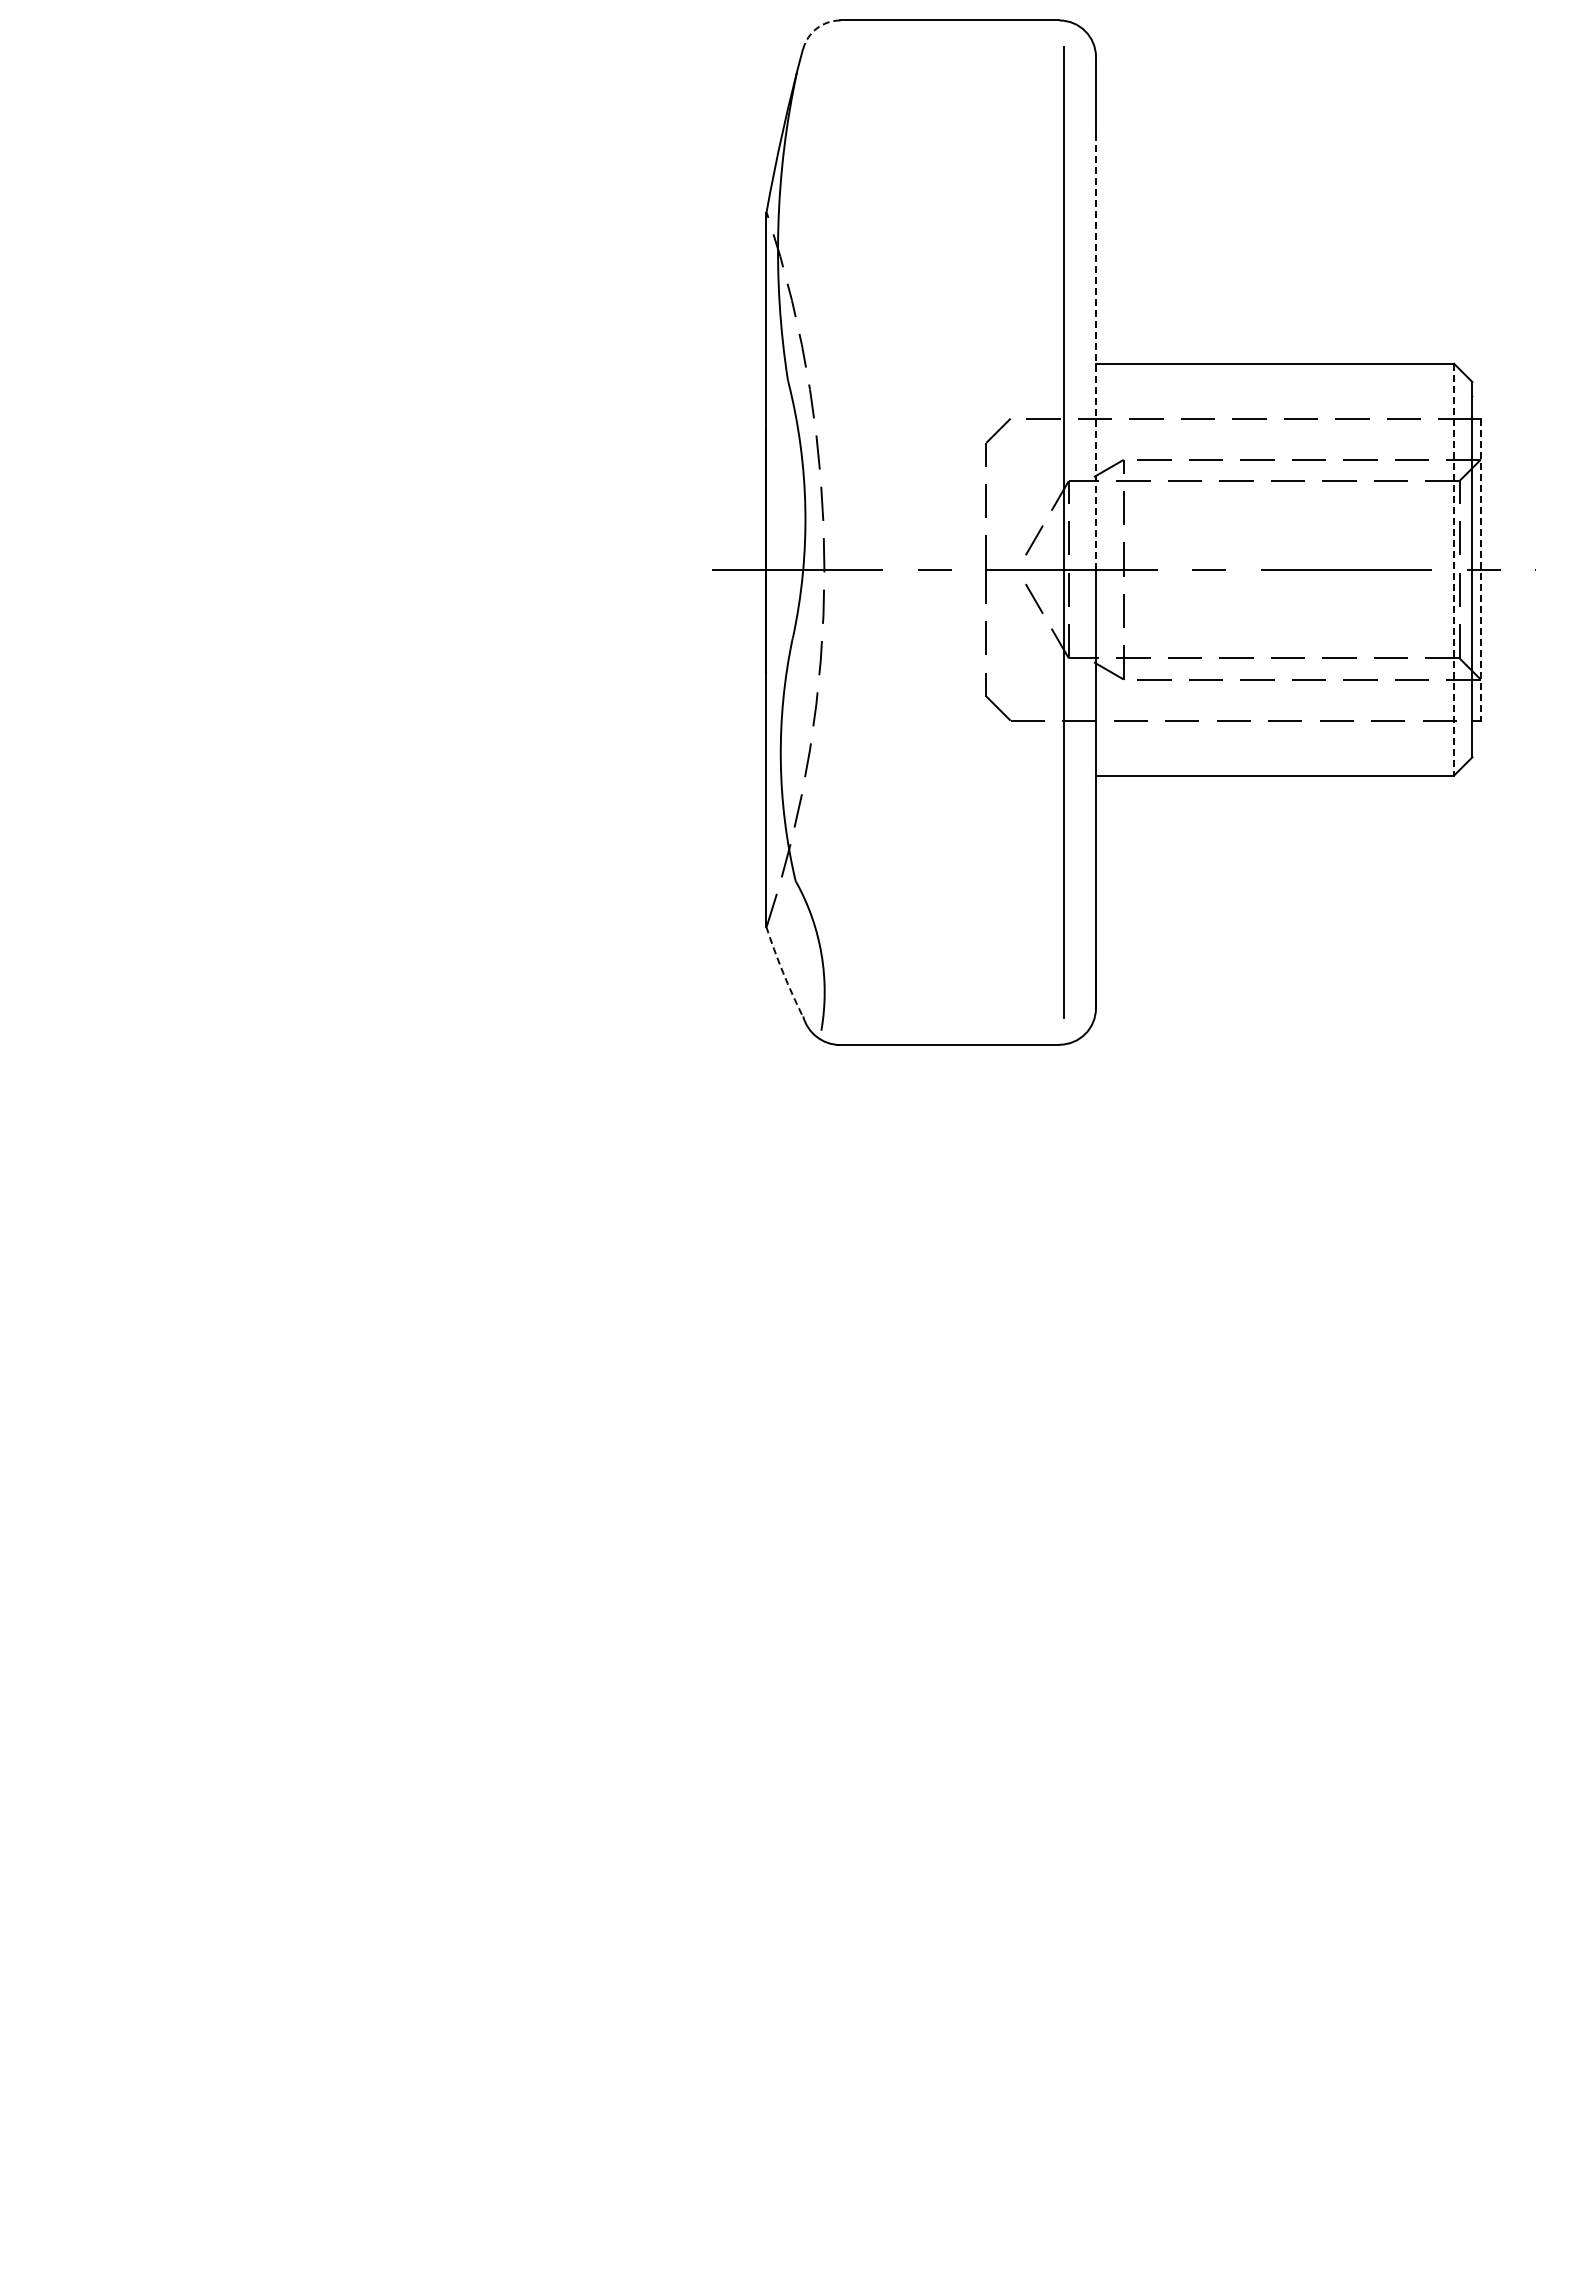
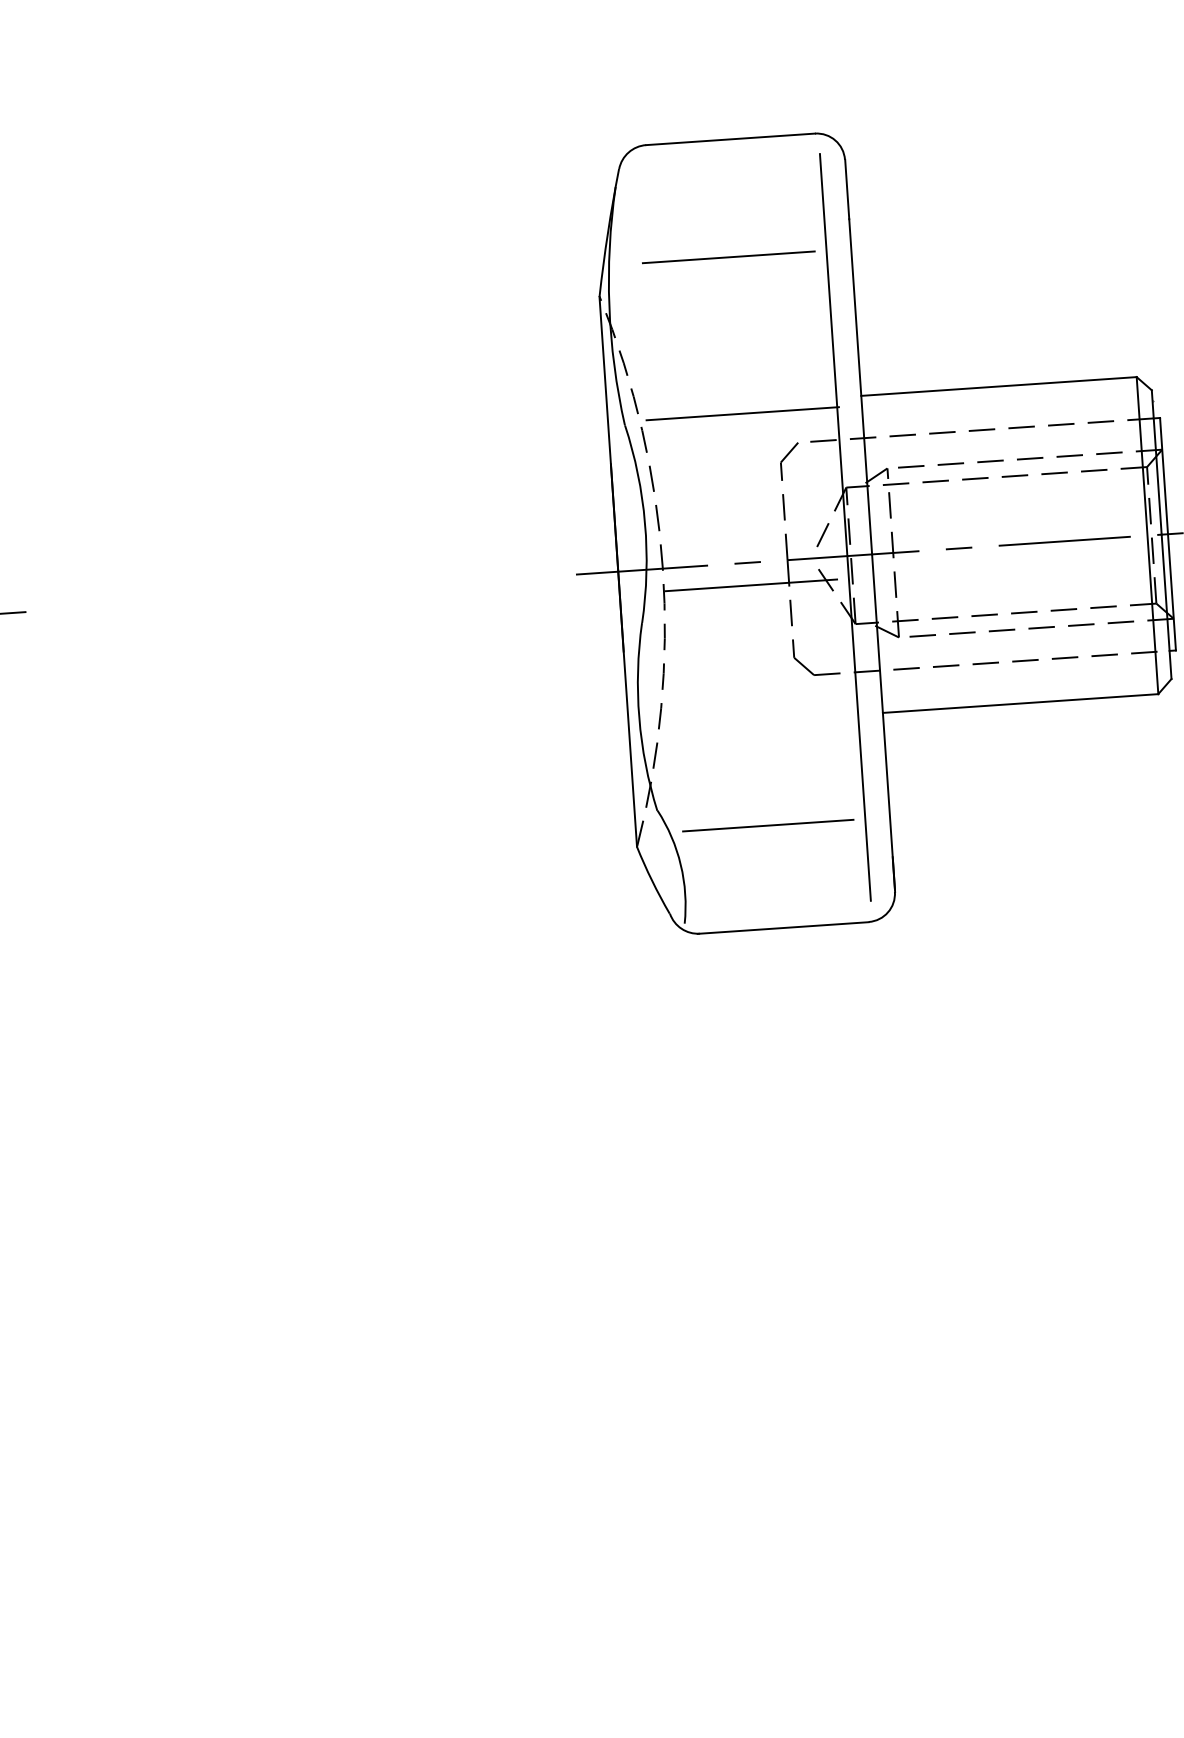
arc: (816, 28) -> (628, 152), dashed -> solid
line: (937, 172) -> (729, 257), added
line: (1096, 351) -> (860, 386), dashed -> solid
line: (941, 376) -> (742, 413), added
line: (1454, 569) -> (1147, 535), dashed -> solid
line: (1480, 570) -> (1167, 534), dashed -> solid
line: (936, 599) -> (750, 585), added
line: (937, 911) -> (767, 825), added
arc: (783, 972) -> (652, 880), dashed -> solid

